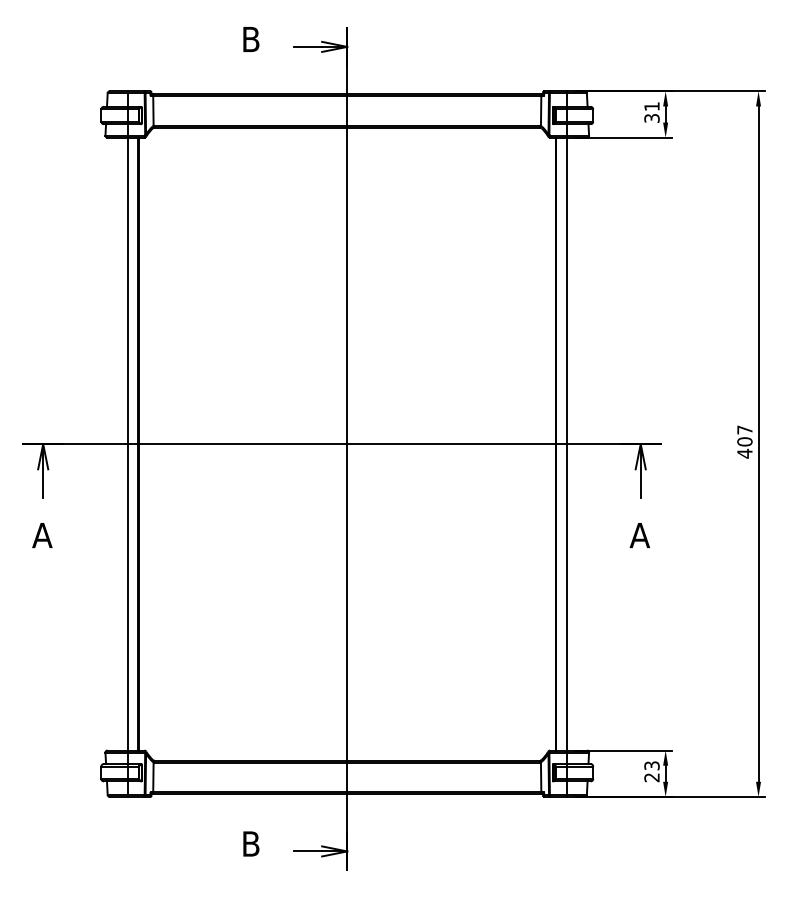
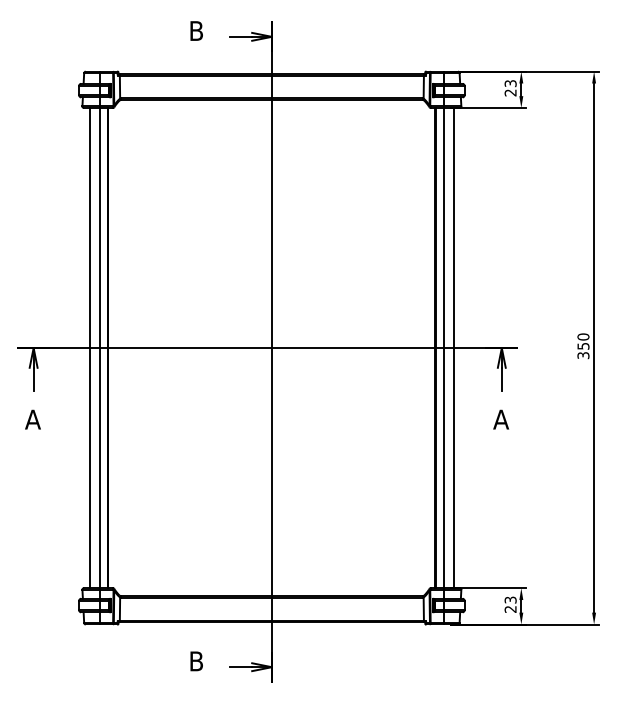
text: (651, 112) -> (510, 88), 31 -> 23
text: (744, 441) -> (583, 346), 407 -> 350
line: (115, 443) -> (90, 347), added
line: (579, 443) -> (453, 347), added

